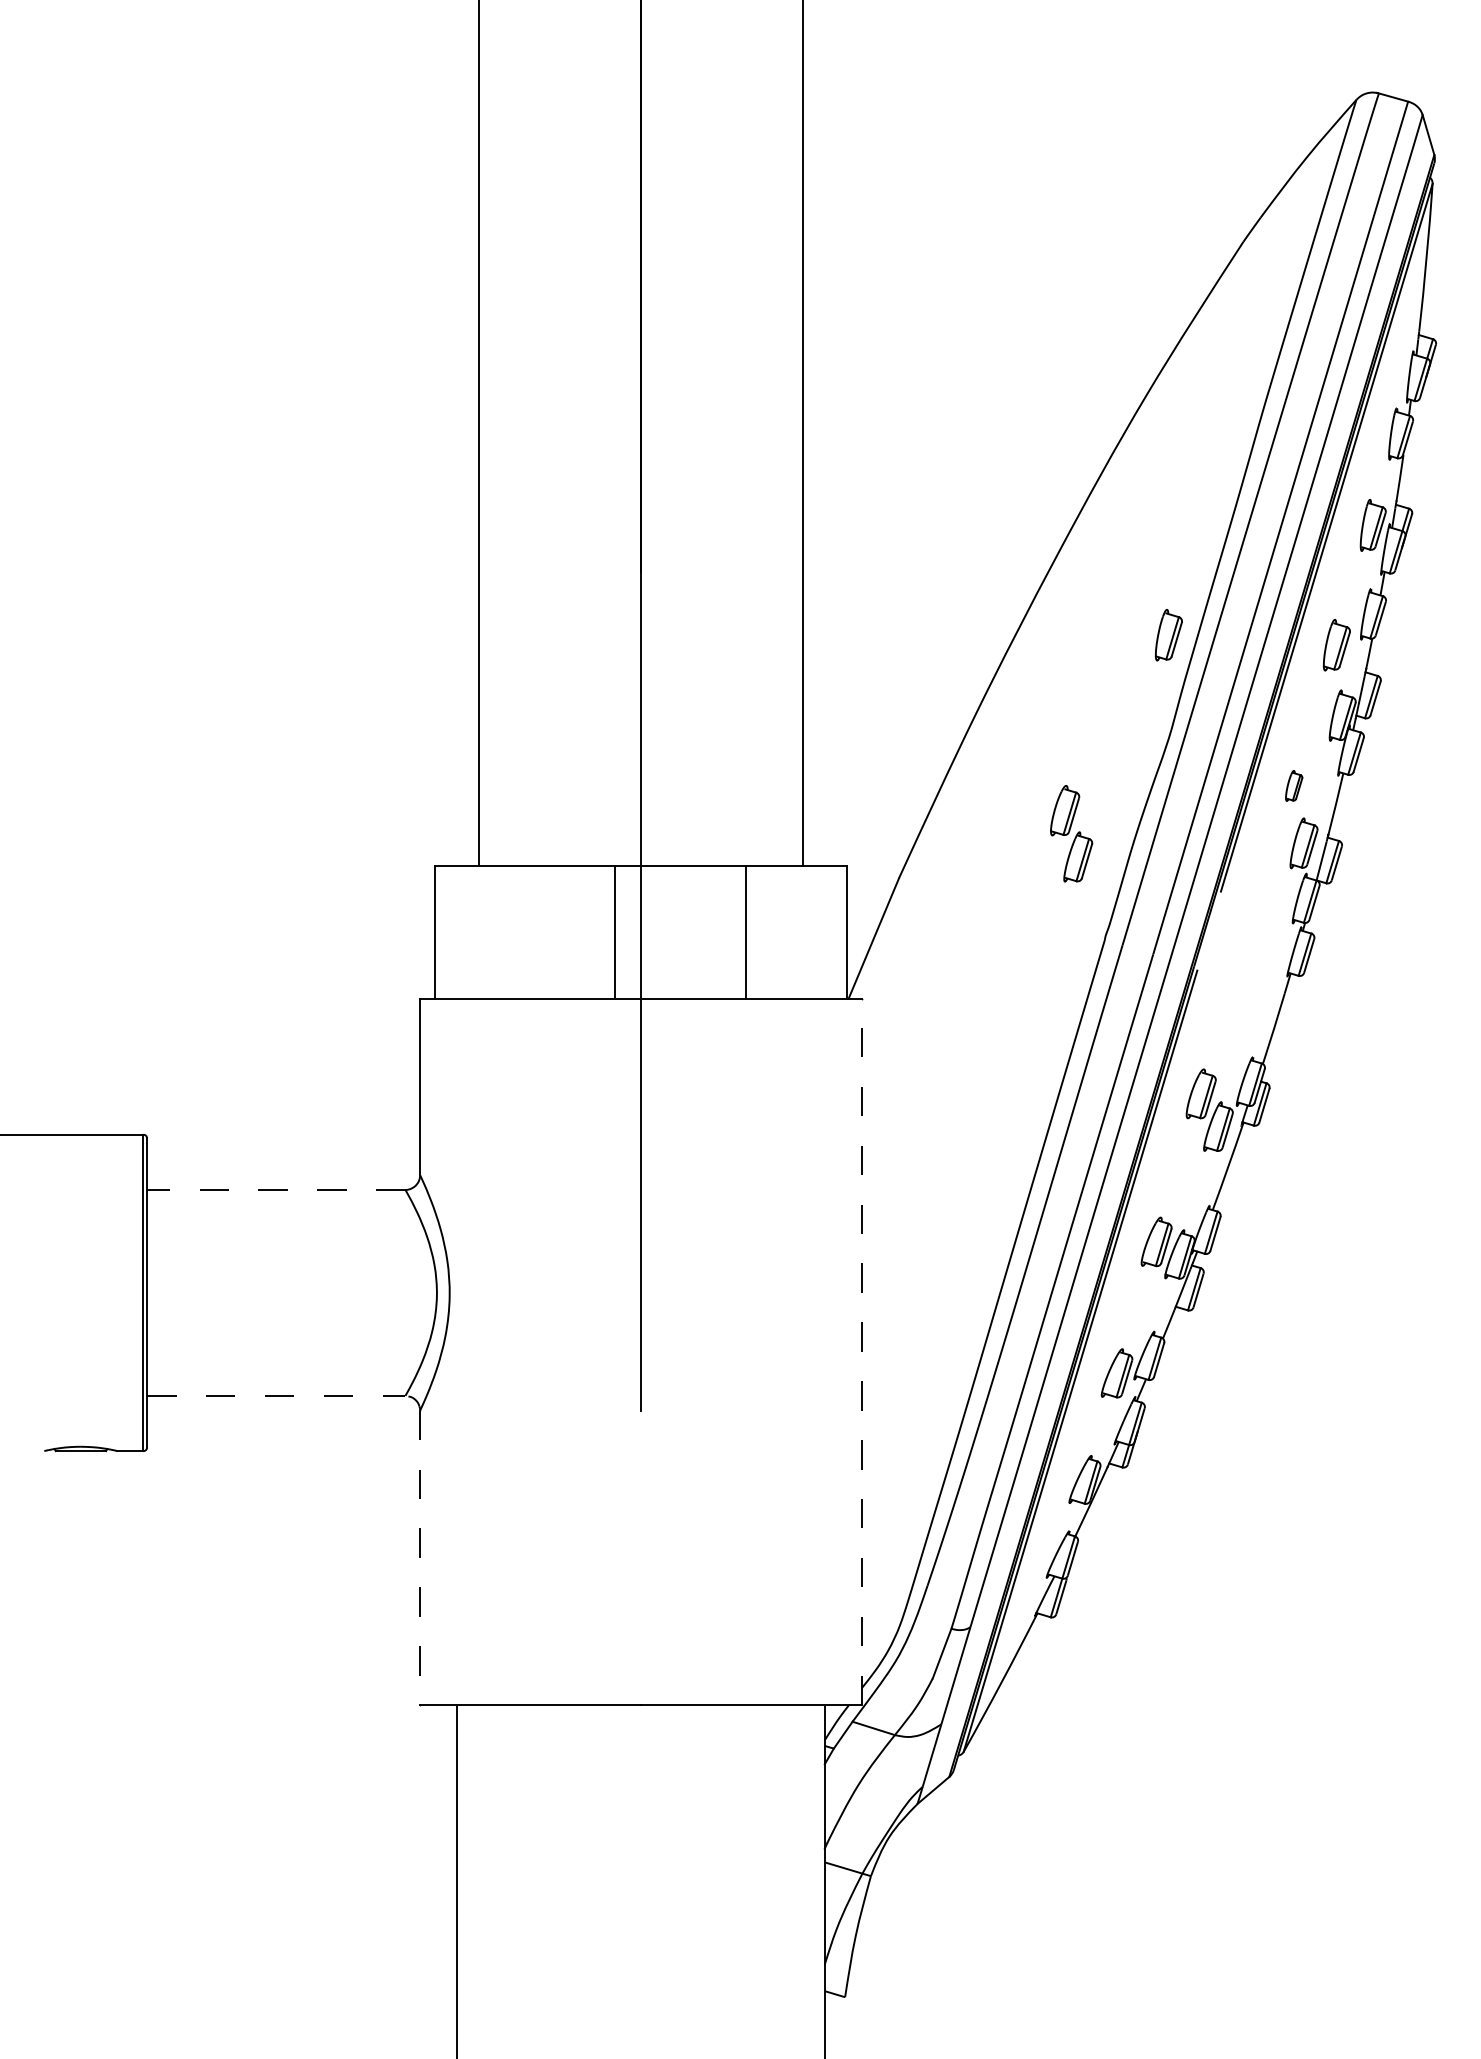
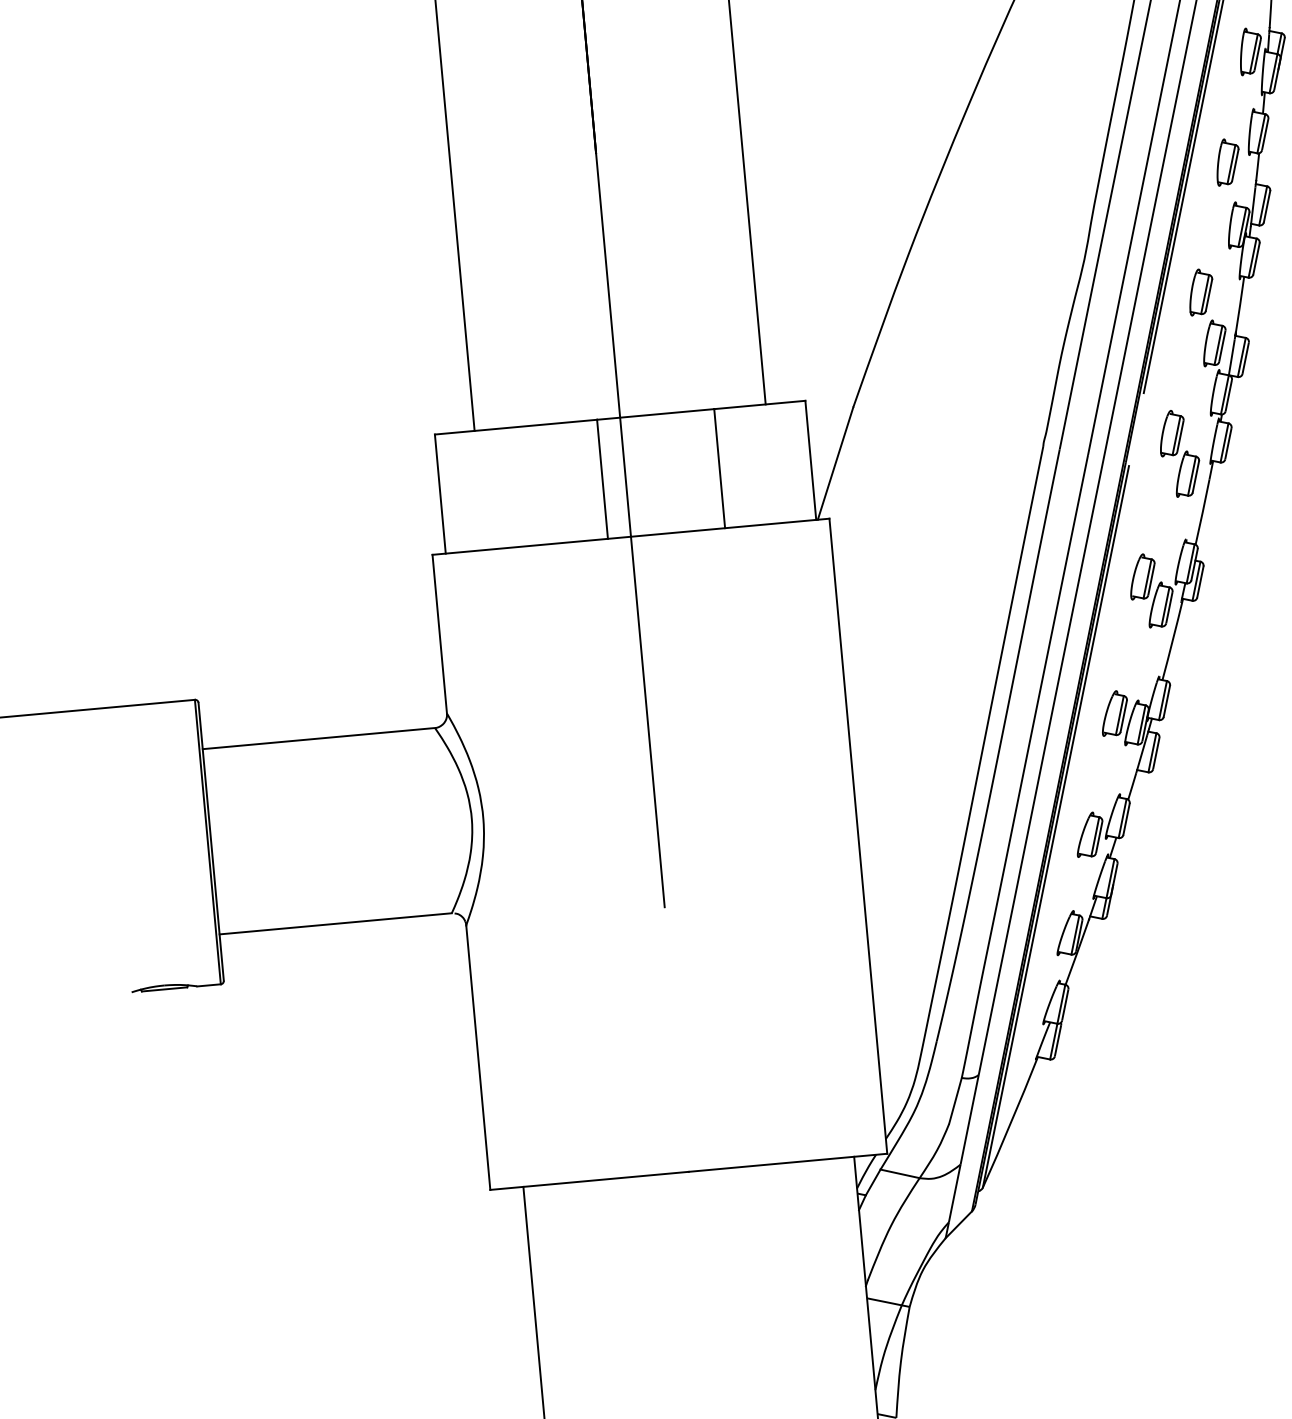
part: (1168, 635) -> (1075, 167), removed
part: (1293, 785) -> (1200, 291), size x1.67
part: (1071, 833) -> (1179, 453), moved
line: (275, 1189) -> (318, 738), dashed -> solid
line: (861, 1351) -> (858, 835), dashed -> solid
line: (276, 1395) -> (335, 923), dashed -> solid
line: (420, 1558) -> (478, 1058), dashed -> solid

